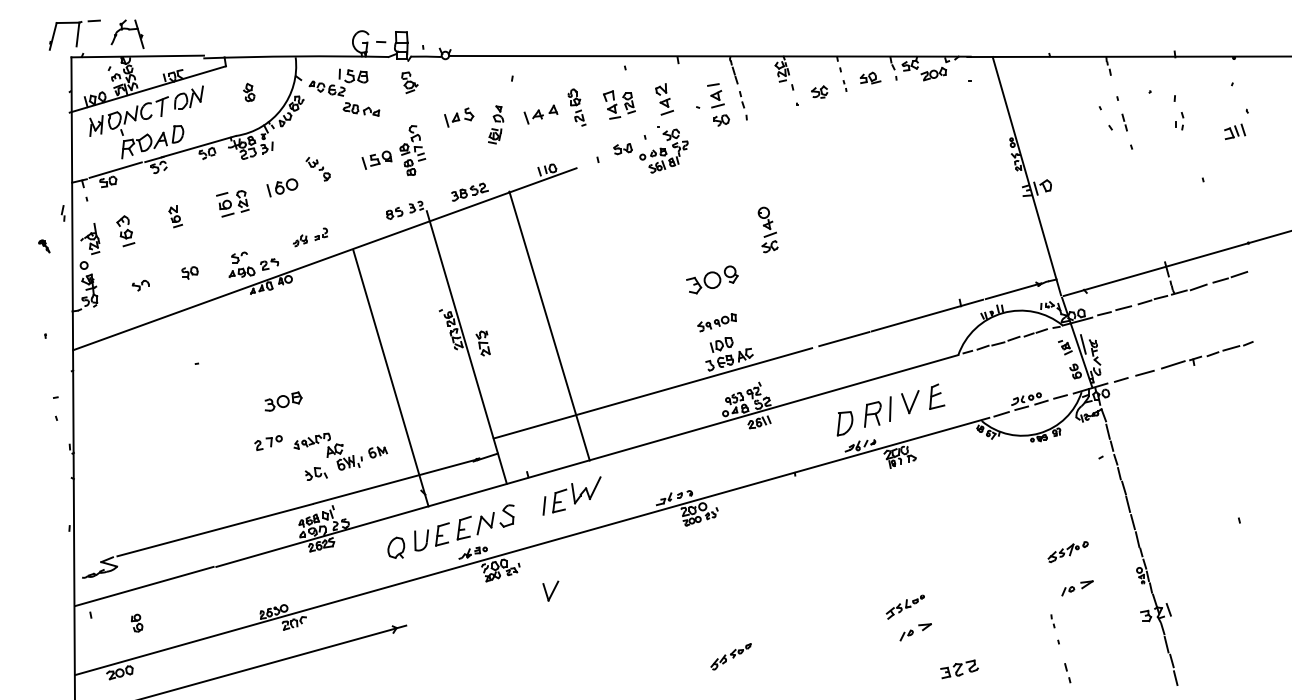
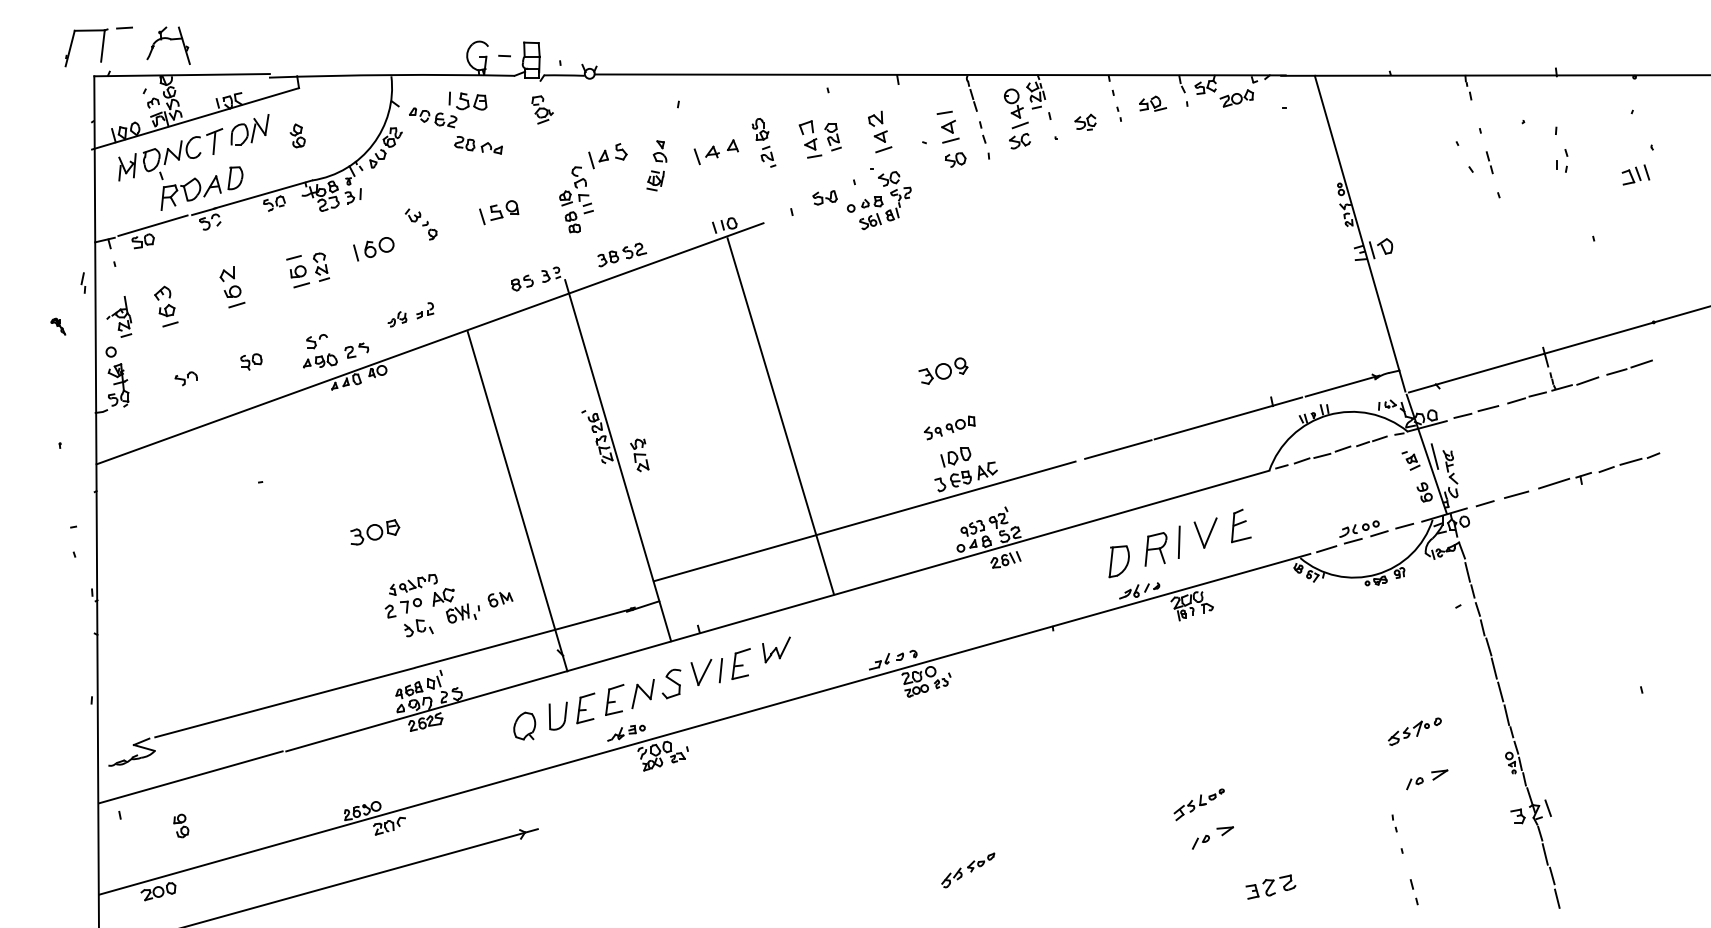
part: (248, 92) -> (297, 135), moved
part: (412, 150) -> (576, 199), moved
part: (175, 216) -> (232, 287), size x1.43
part: (768, 229) -> (1017, 118), moved
part: (712, 279) -> (943, 370), size x0.71
line: (549, 326) -> (780, 416), moved
part: (267, 443) -> (402, 608), moved
part: (586, 490) -> (776, 649), size x0.71
part: (550, 591) -> (701, 672), moved

